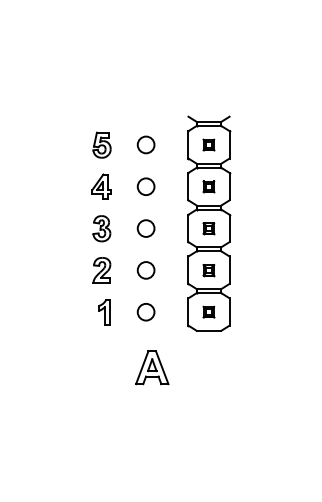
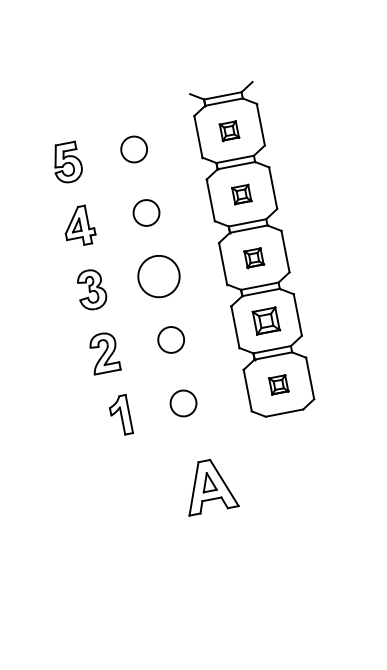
circle: (145, 228) -> (157, 276), size x1.6
part: (208, 270) -> (265, 321), size x1.4

